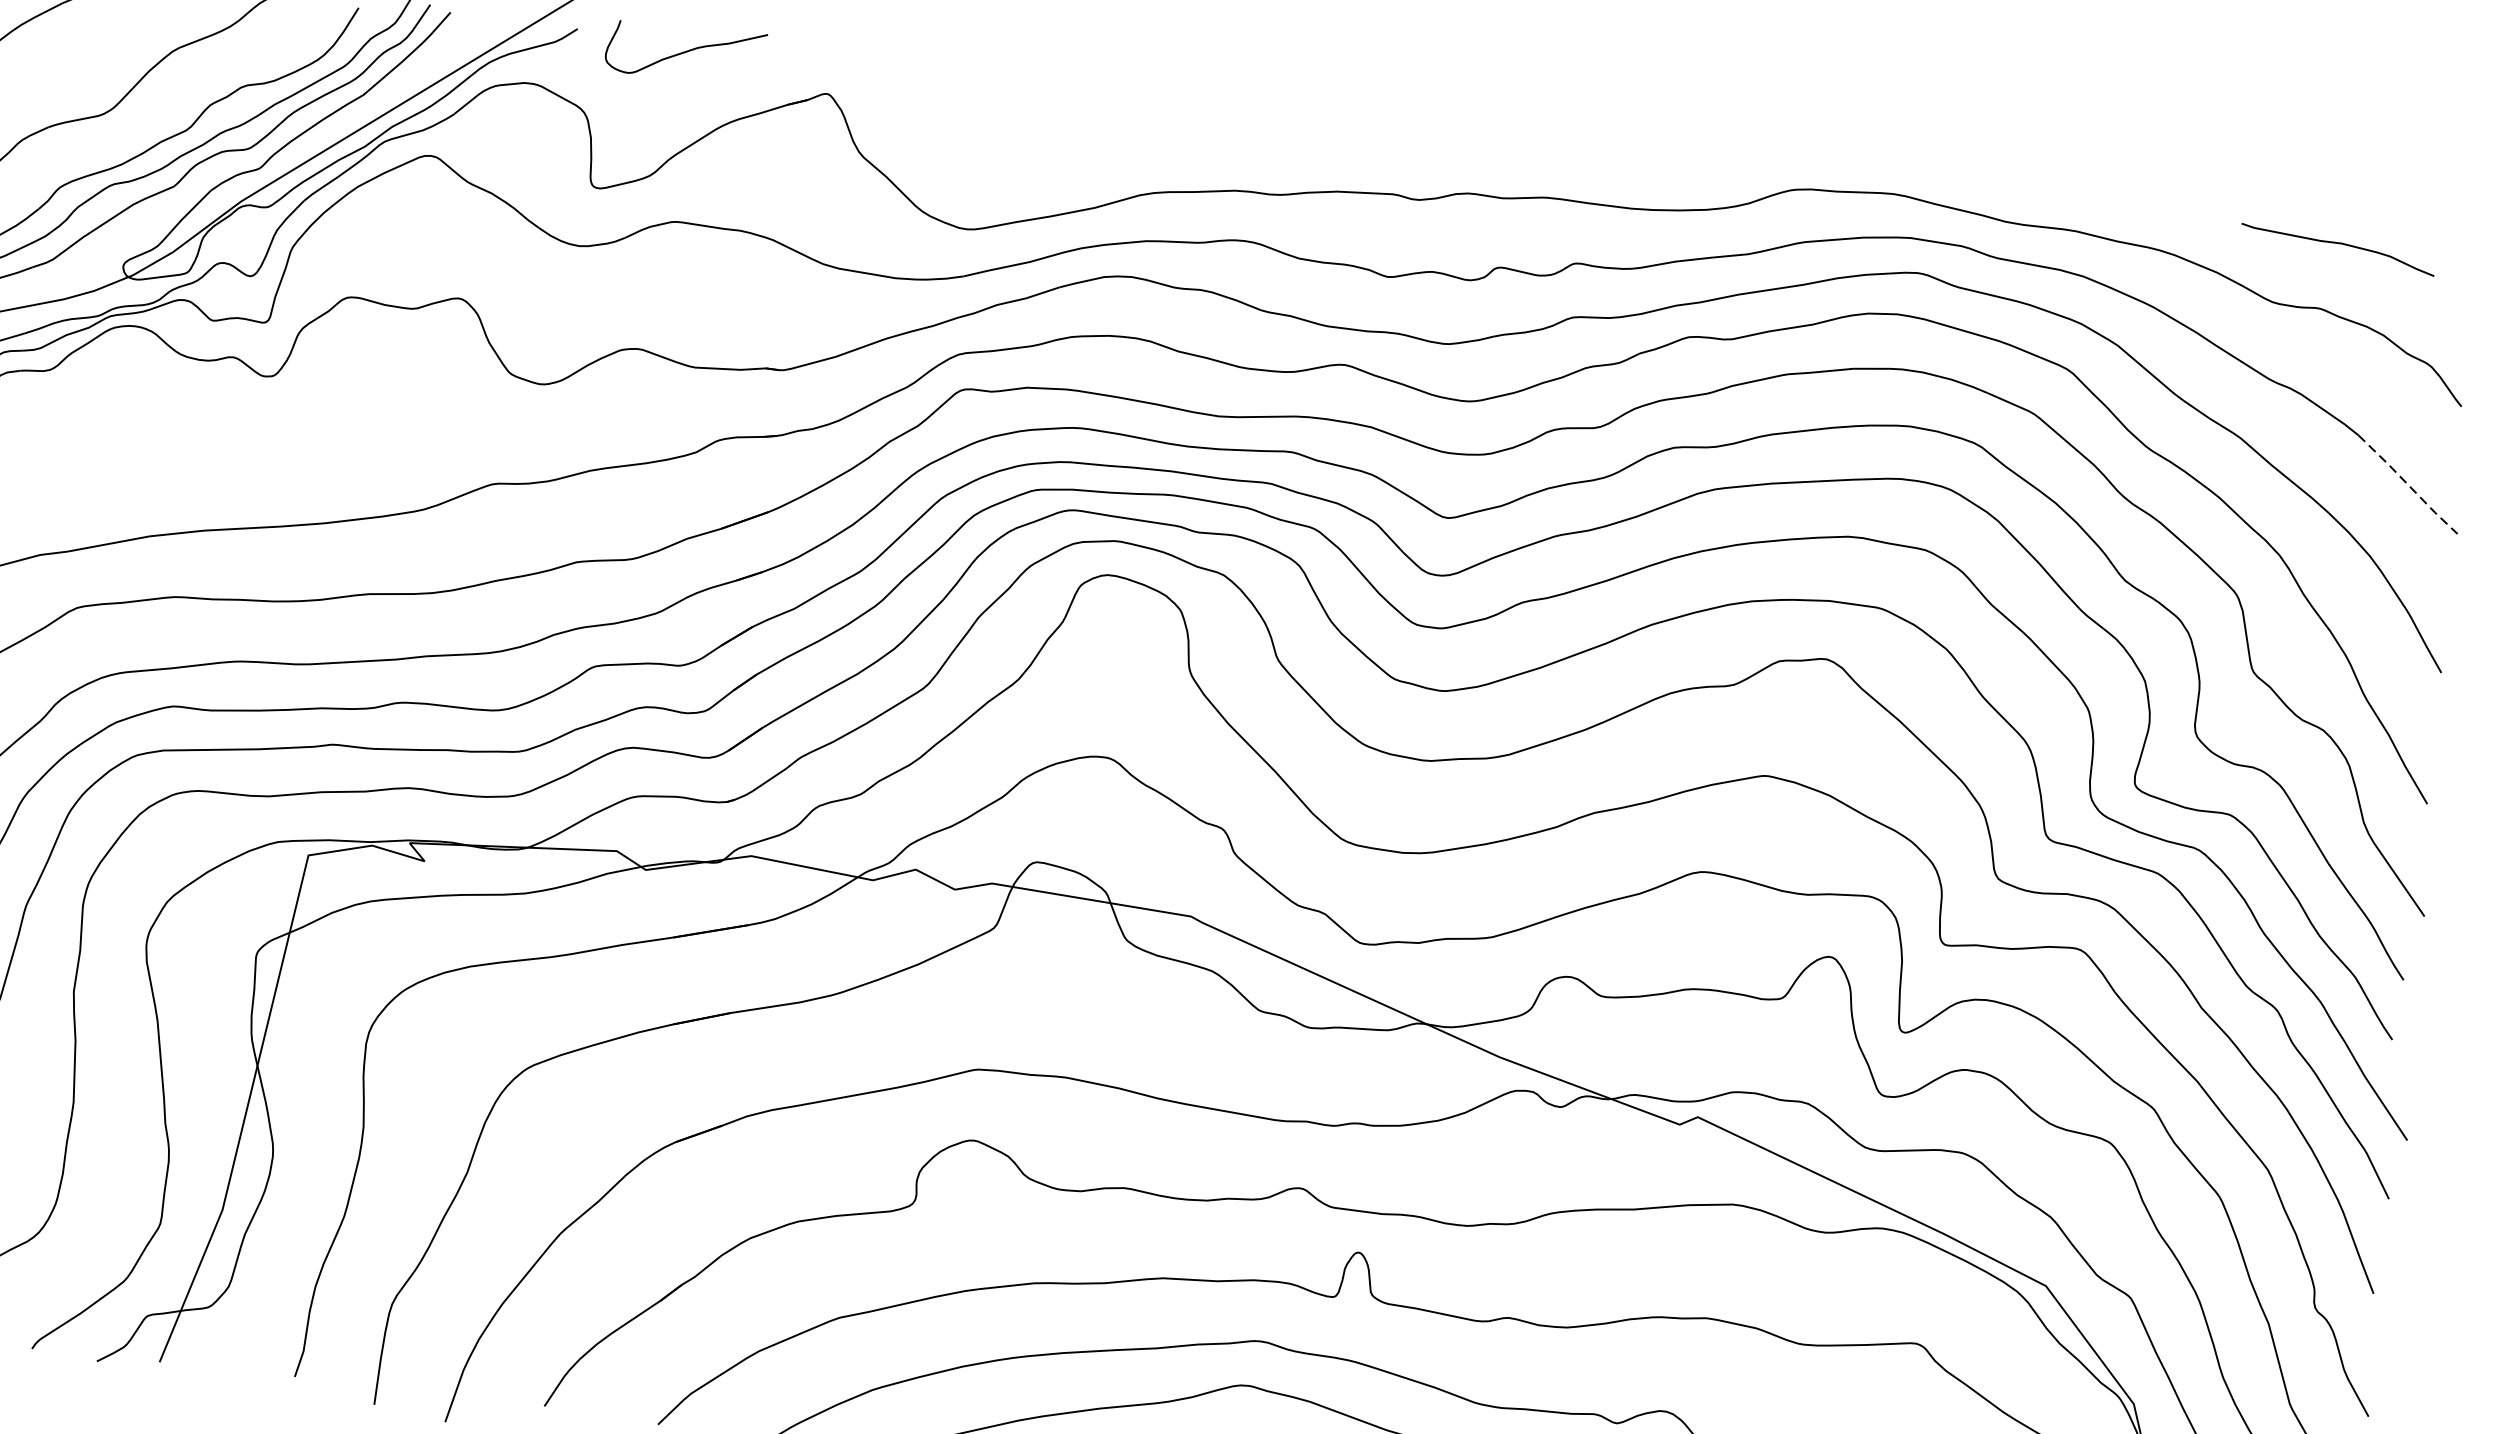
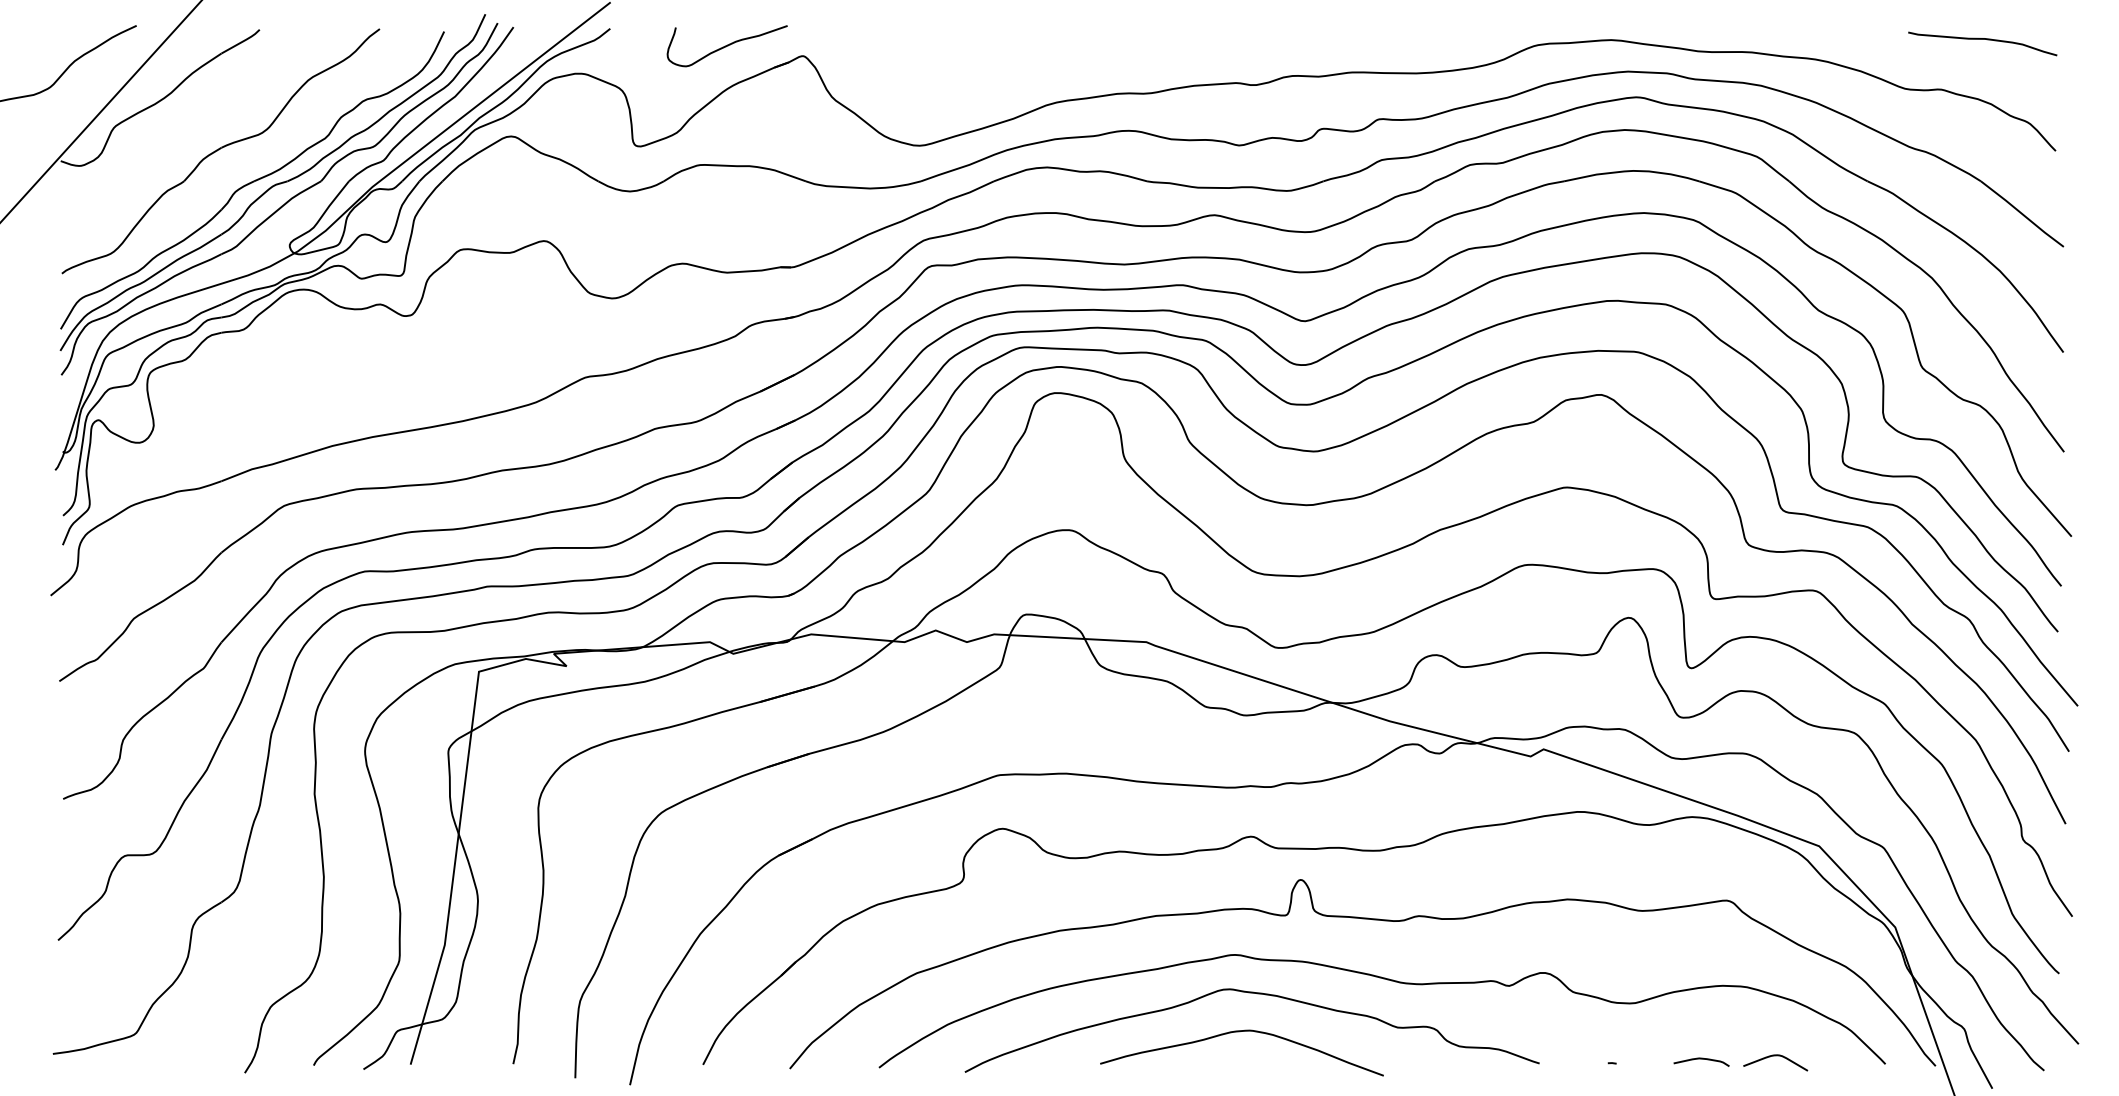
curve: (684, 52) -> (726, 46), moved
curve: (2338, 243) -> (1982, 39), moved
line: (2408, 485) -> (2022, 214), dashed -> solid

